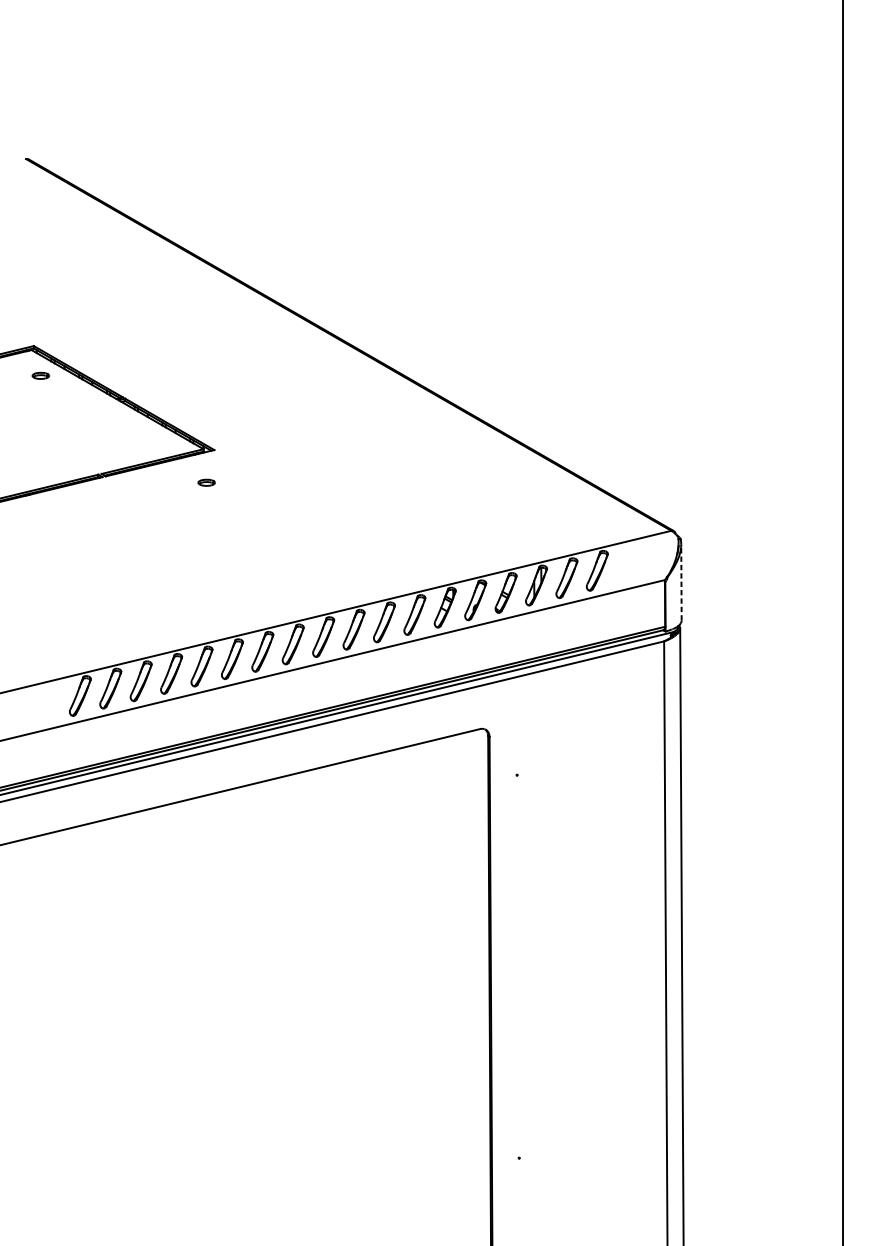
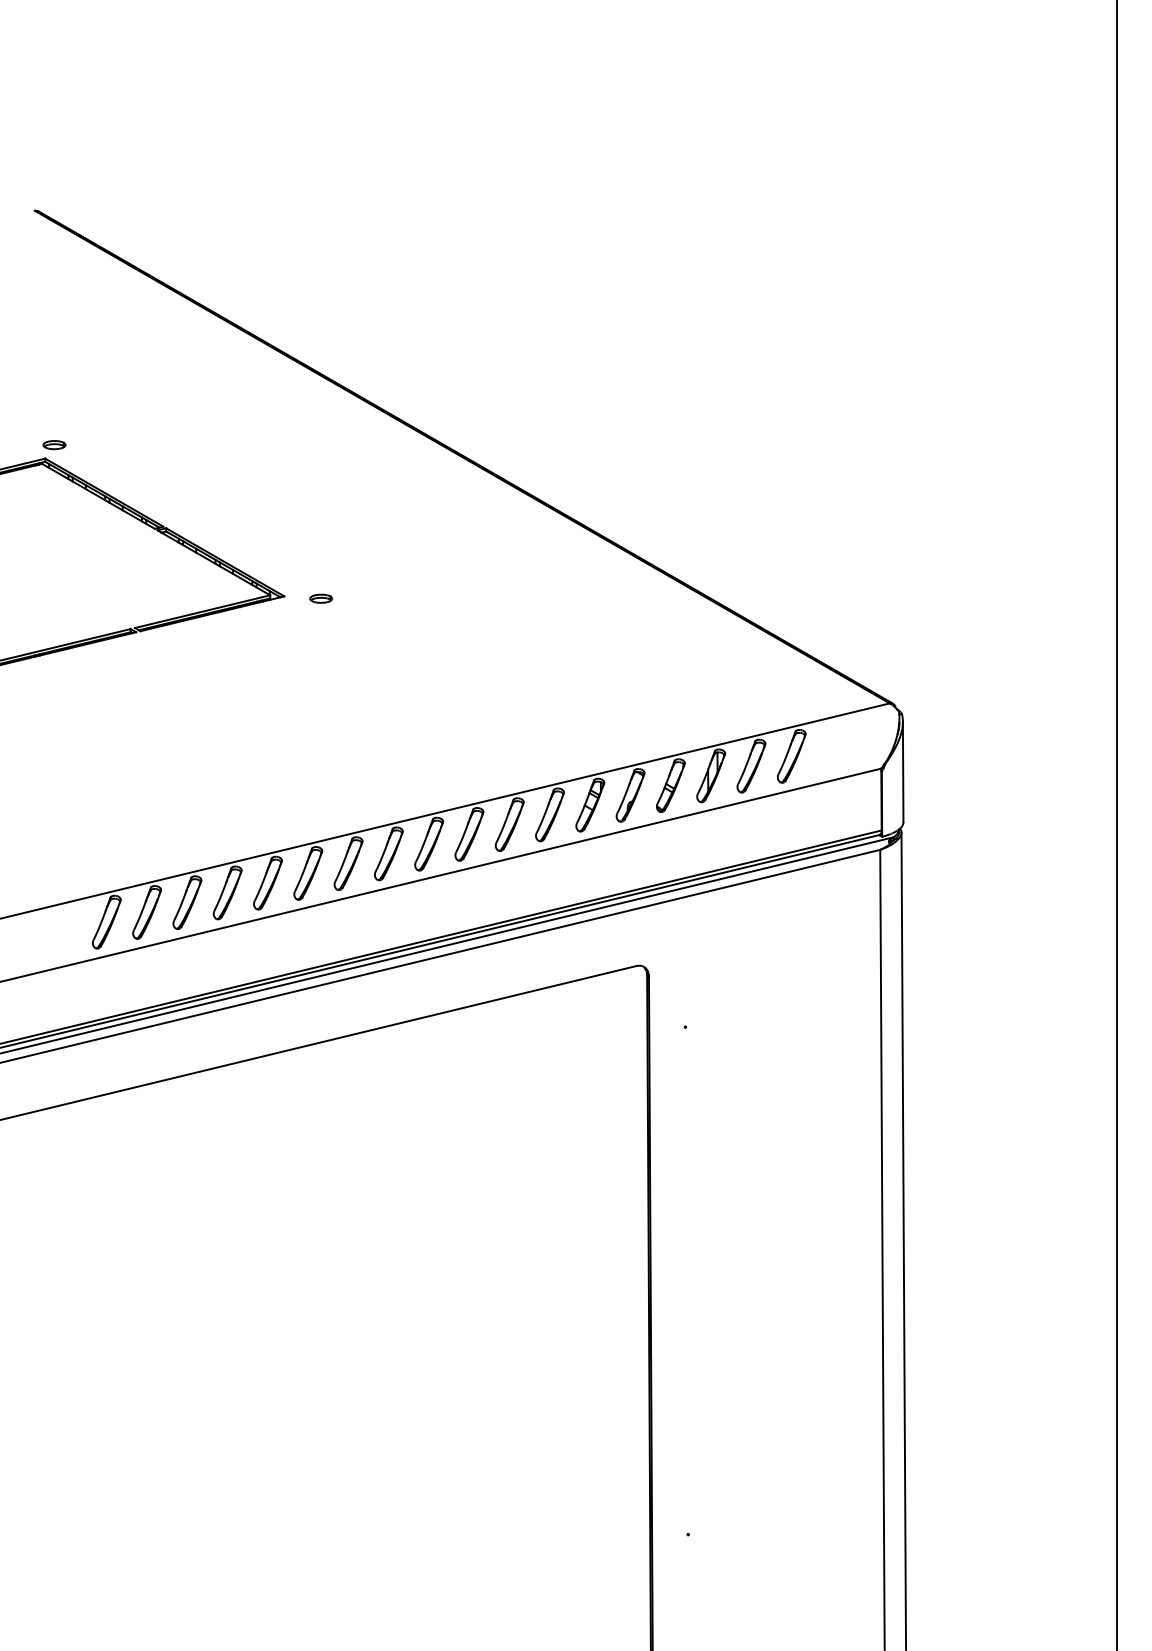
part: (40, 376) -> (54, 445), moved
part: (206, 482) -> (321, 598), moved
line: (681, 582) -> (903, 771), dashed -> solid

